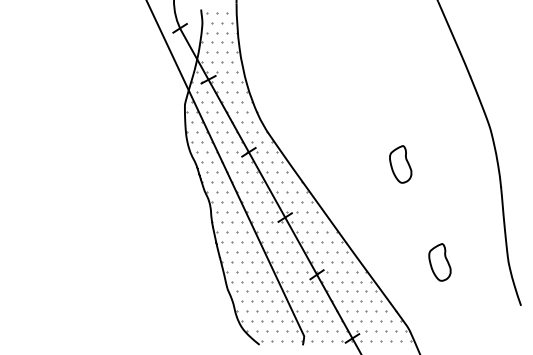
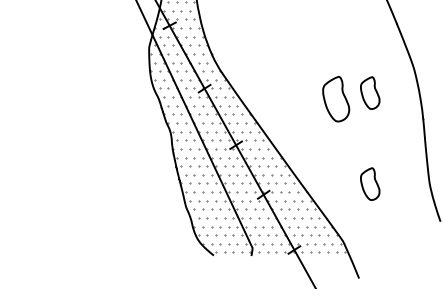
part: (439, 157) -> (369, 93), added
part: (400, 164) -> (336, 99), size x1.4

